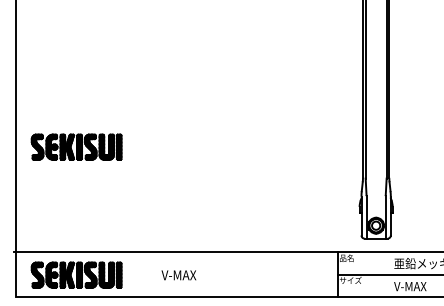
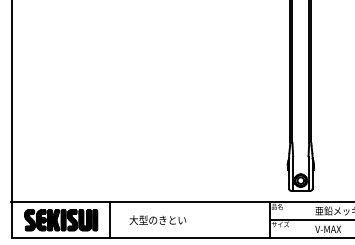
part: (76, 146) -> (61, 117), removed
line: (137, 274) -> (109, 219), added
text: (196, 275) -> (157, 220), V-MAX -> 大型のきとい

